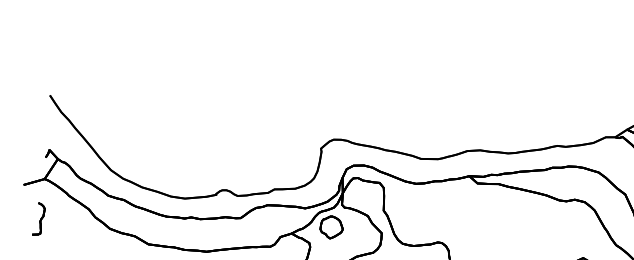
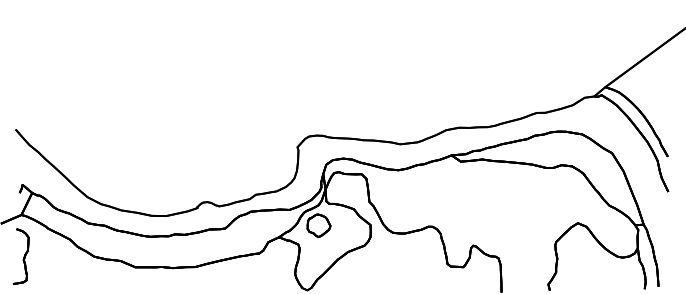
part: (38, 219) -> (20, 256), size x1.67

